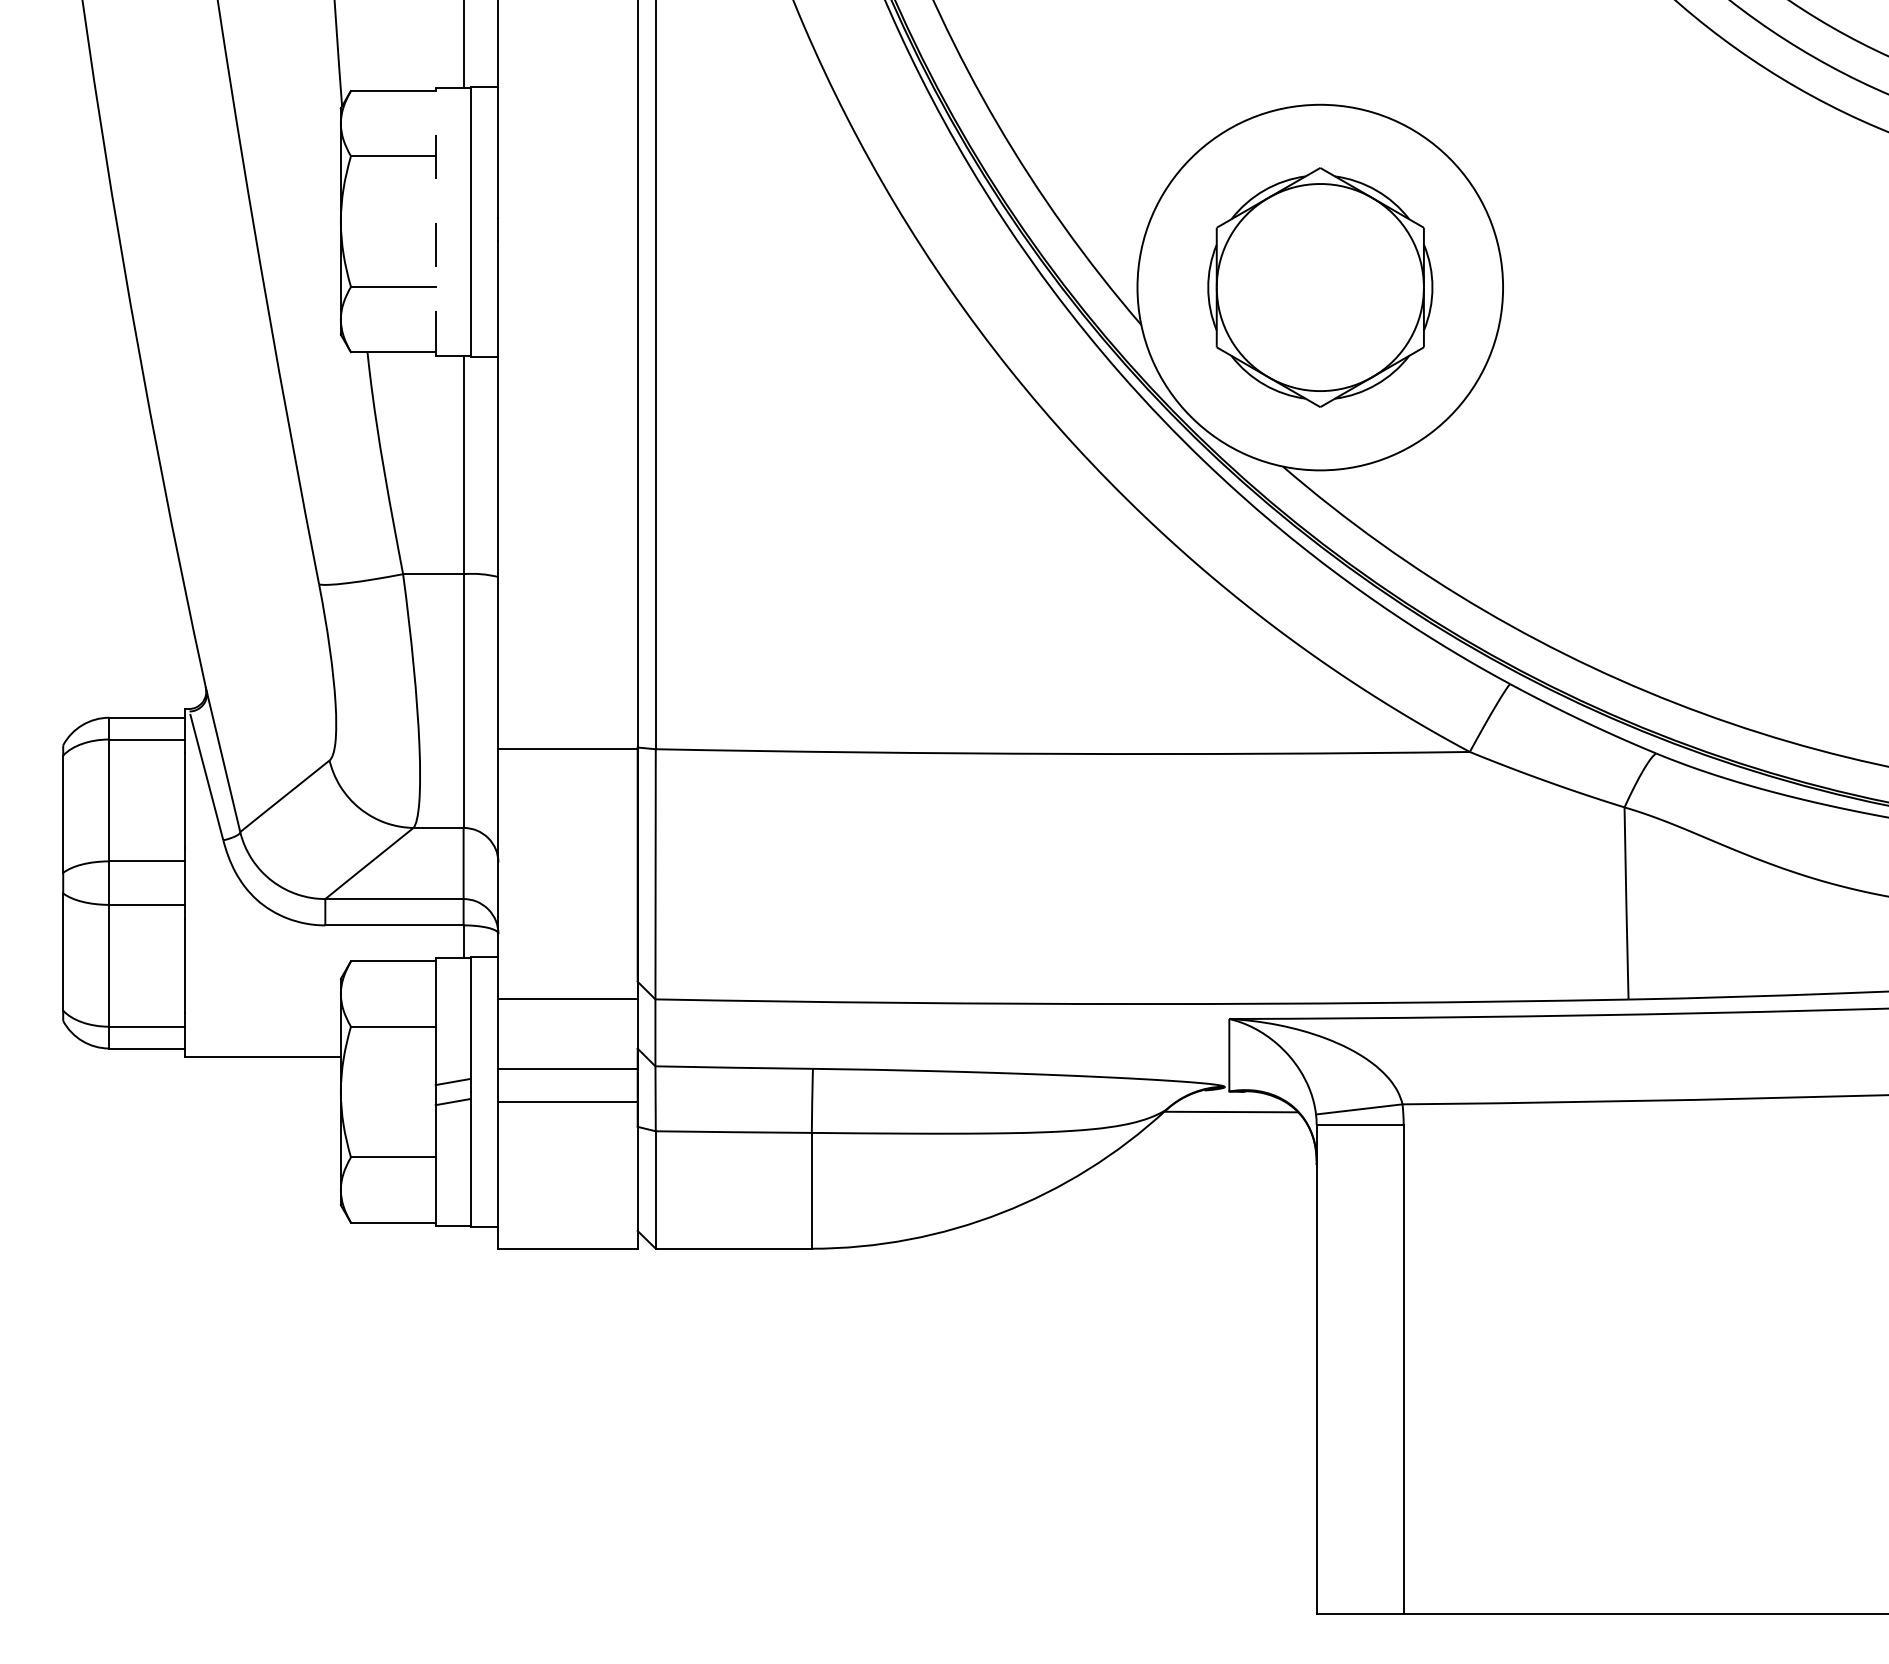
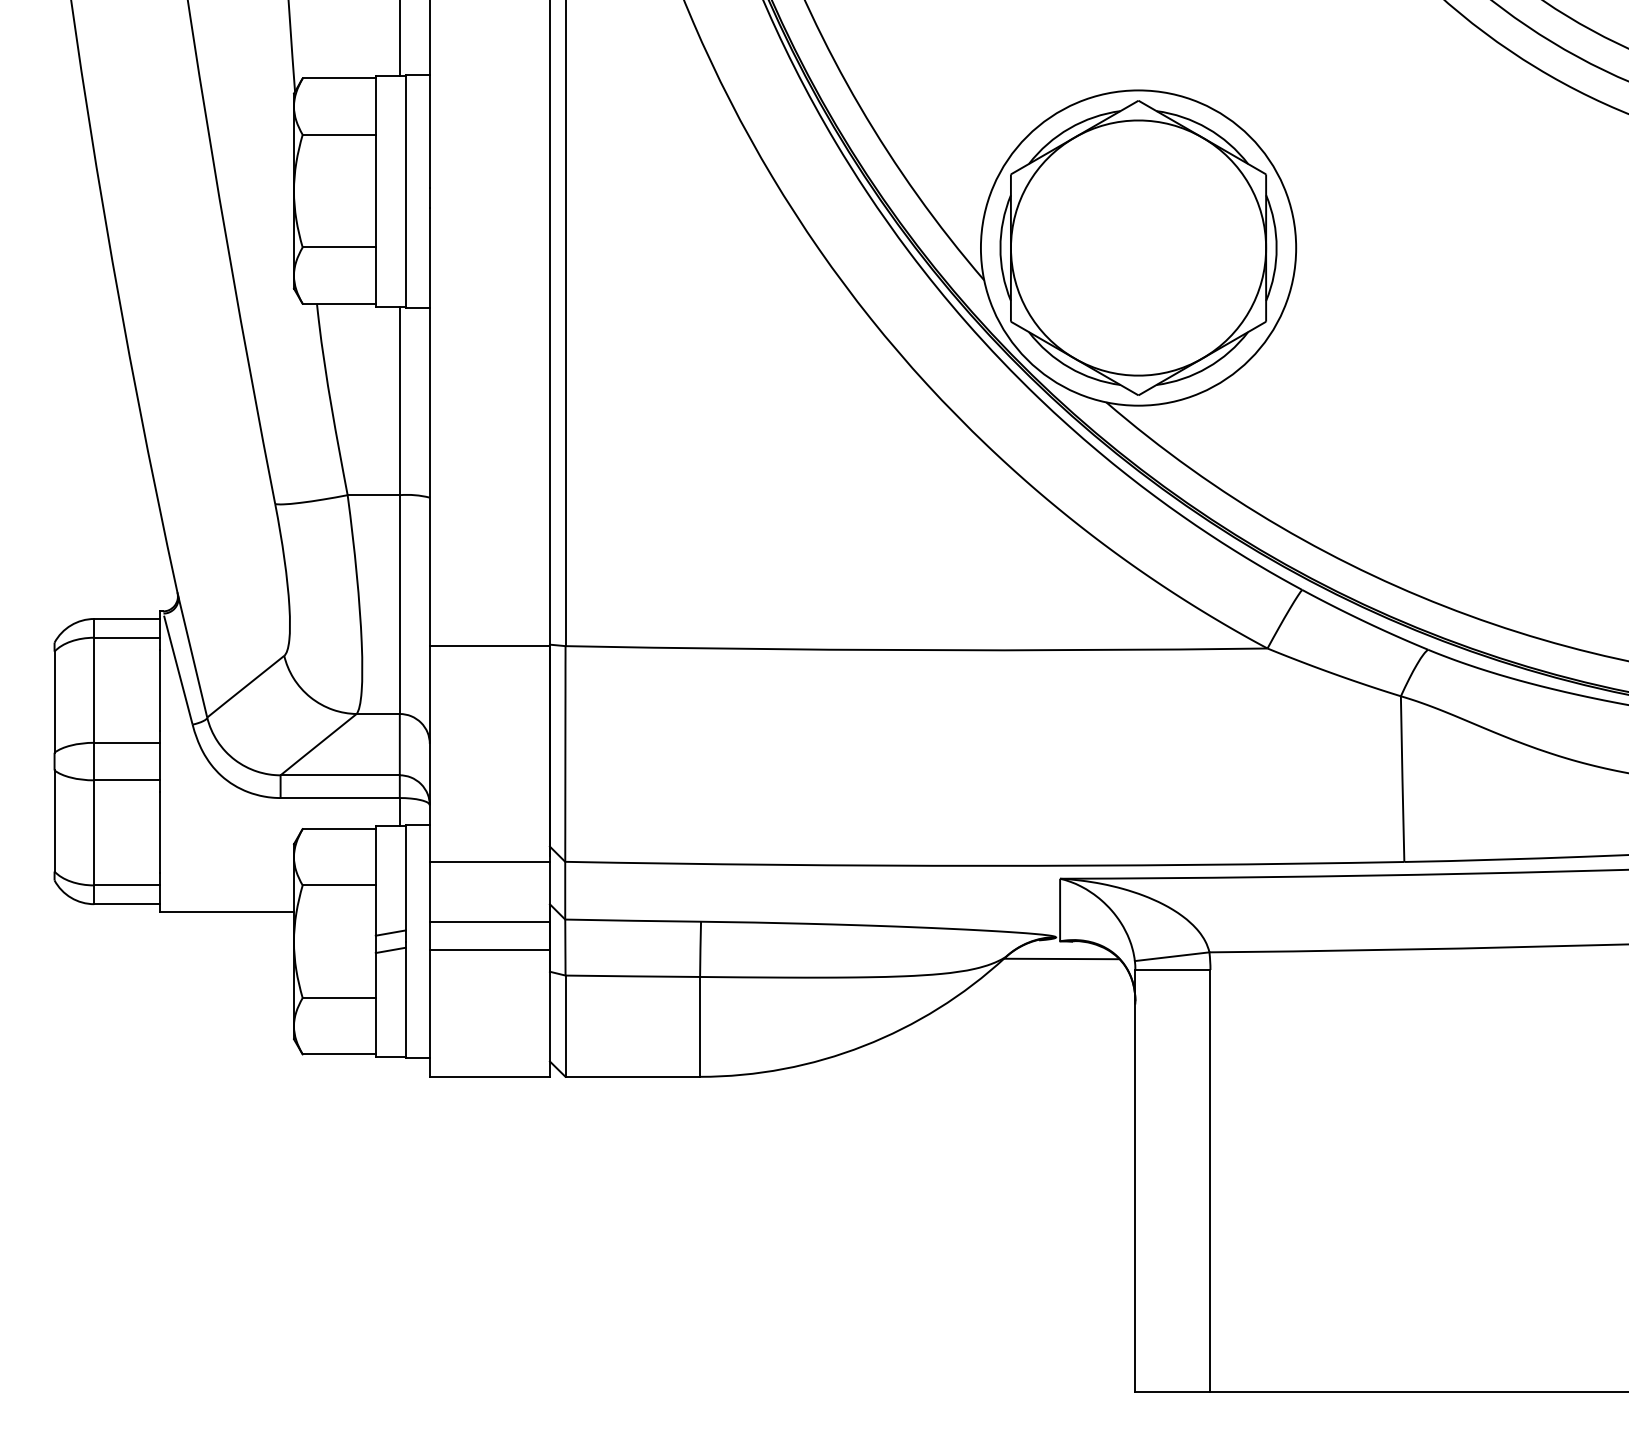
line: (435, 221) -> (375, 191), dashed -> solid
part: (1320, 287) -> (1138, 247), size x1.43

